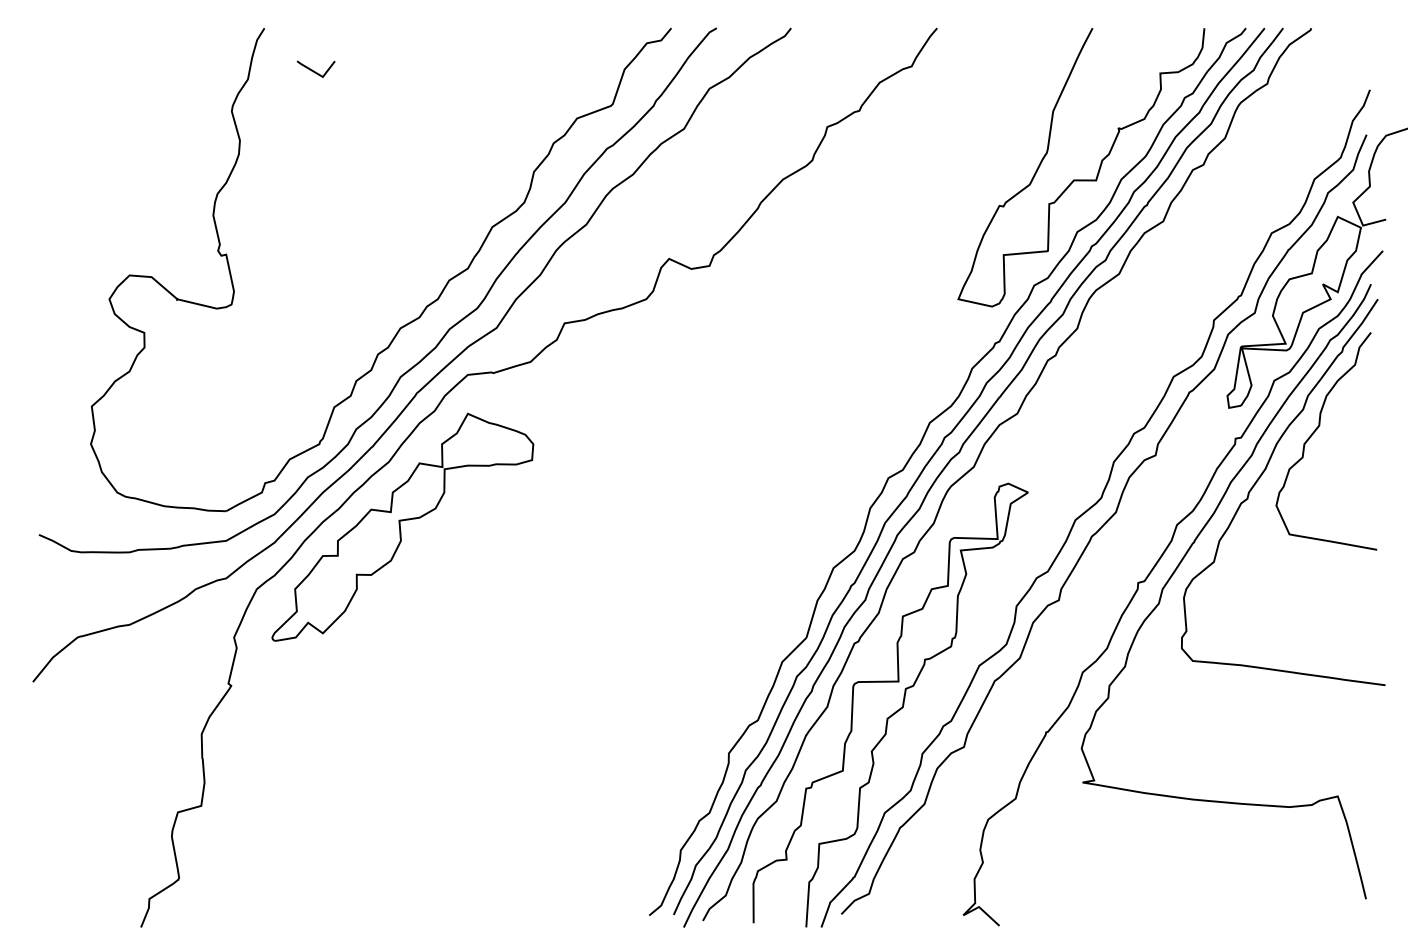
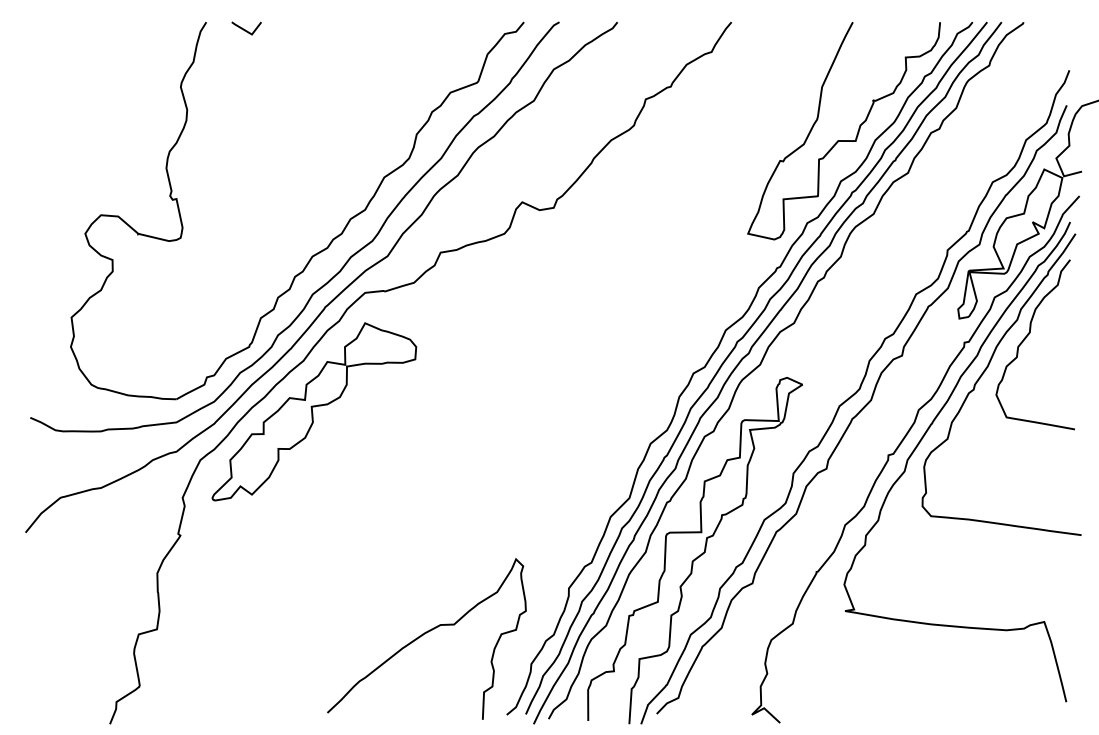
line: (314, 70) -> (245, 29), moved
curve: (544, 812) -> (424, 634), added

